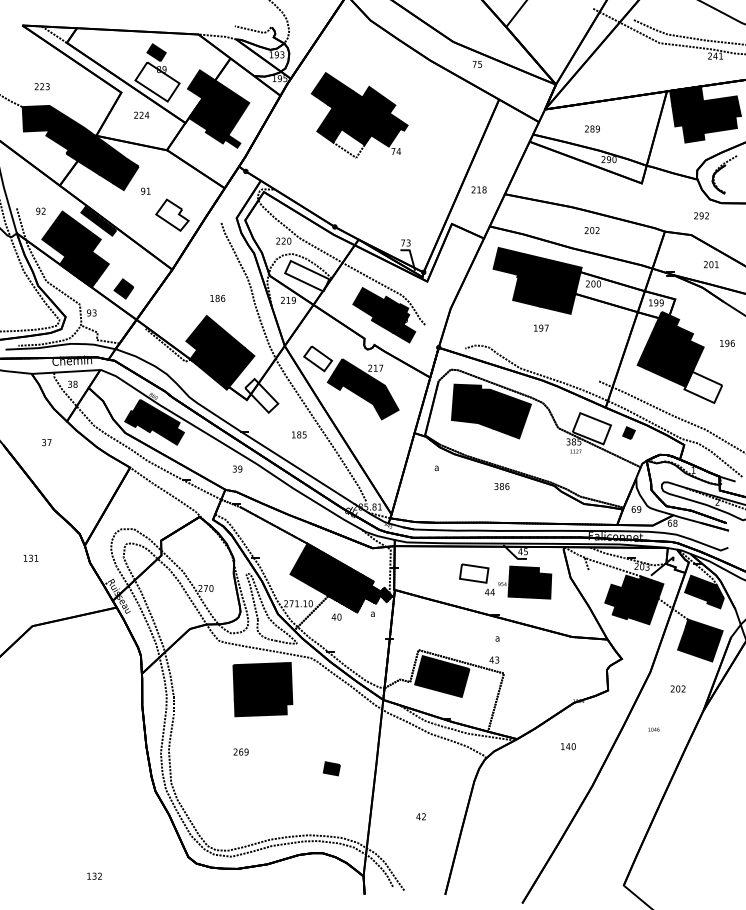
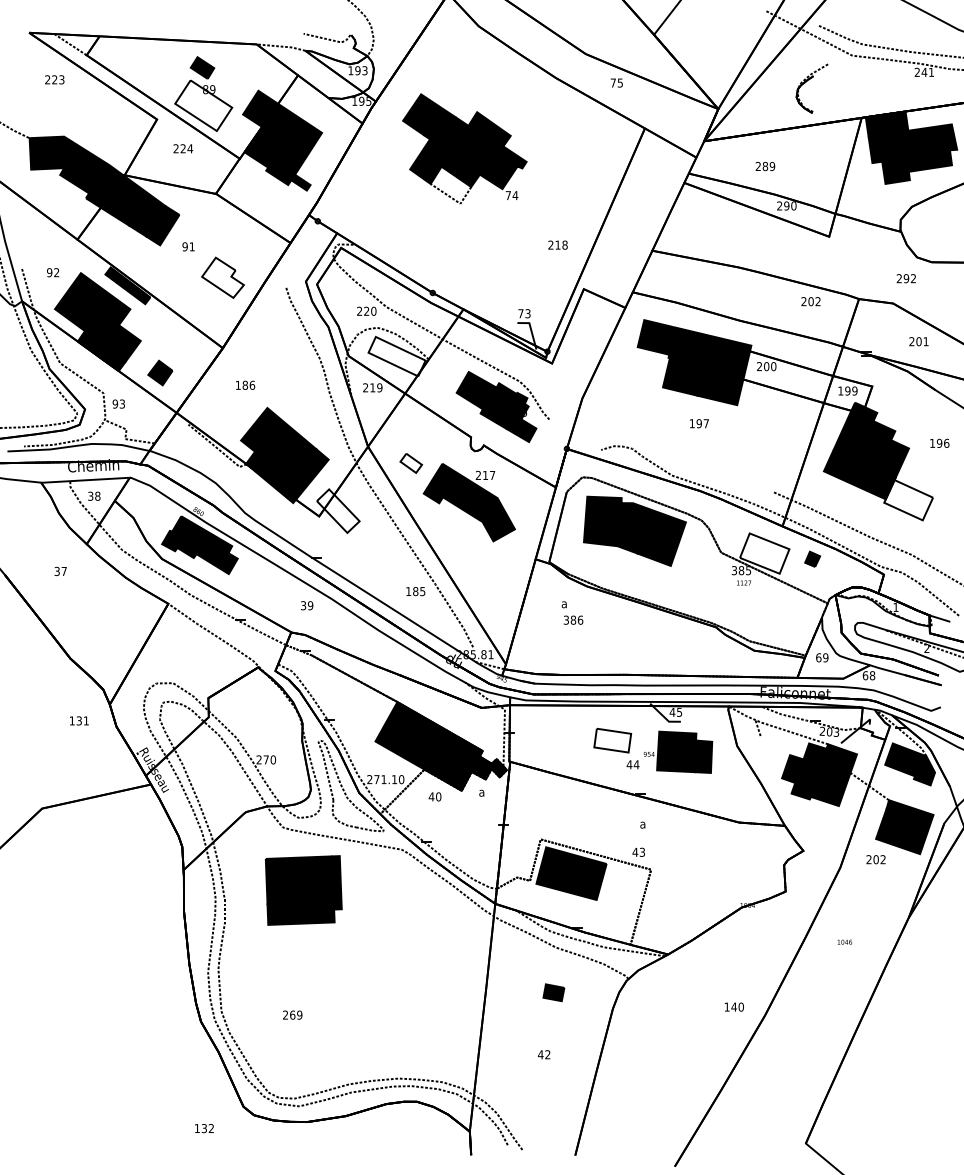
text: (41, 86) -> (54, 79), moved
part: (720, 170) -> (806, 82), moved
text: (478, 189) -> (557, 244), moved
text: (591, 230) -> (810, 301), moved
text: (217, 297) -> (245, 384), moved
part: (318, 358) -> (411, 463), size x0.6
text: (299, 434) -> (415, 591), moved
text: (501, 485) -> (573, 619), moved
text: (31, 557) -> (79, 720), moved
text: (677, 688) -> (875, 859), moved
part: (262, 689) -> (303, 890), moved
text: (567, 746) -> (733, 1006), moved
text: (240, 751) -> (292, 1014), moved
part: (331, 768) -> (553, 992), moved
text: (94, 876) -> (204, 1128), moved

